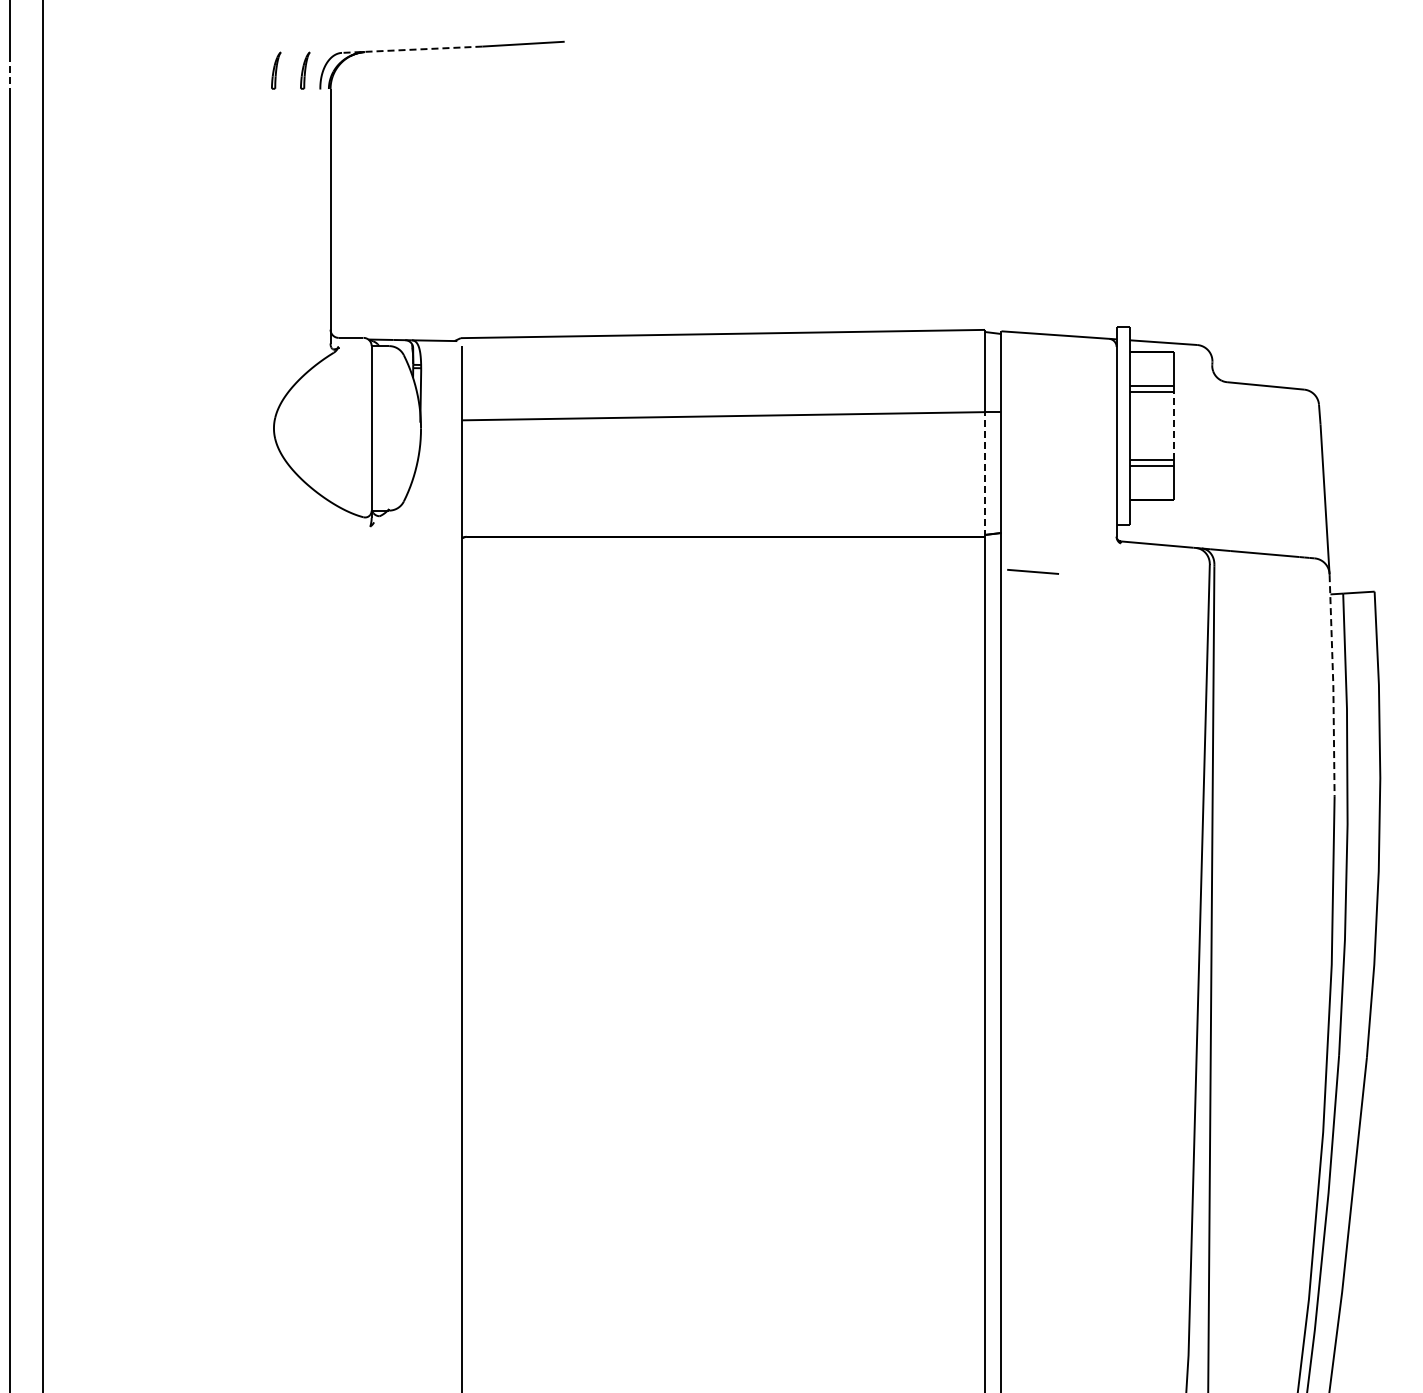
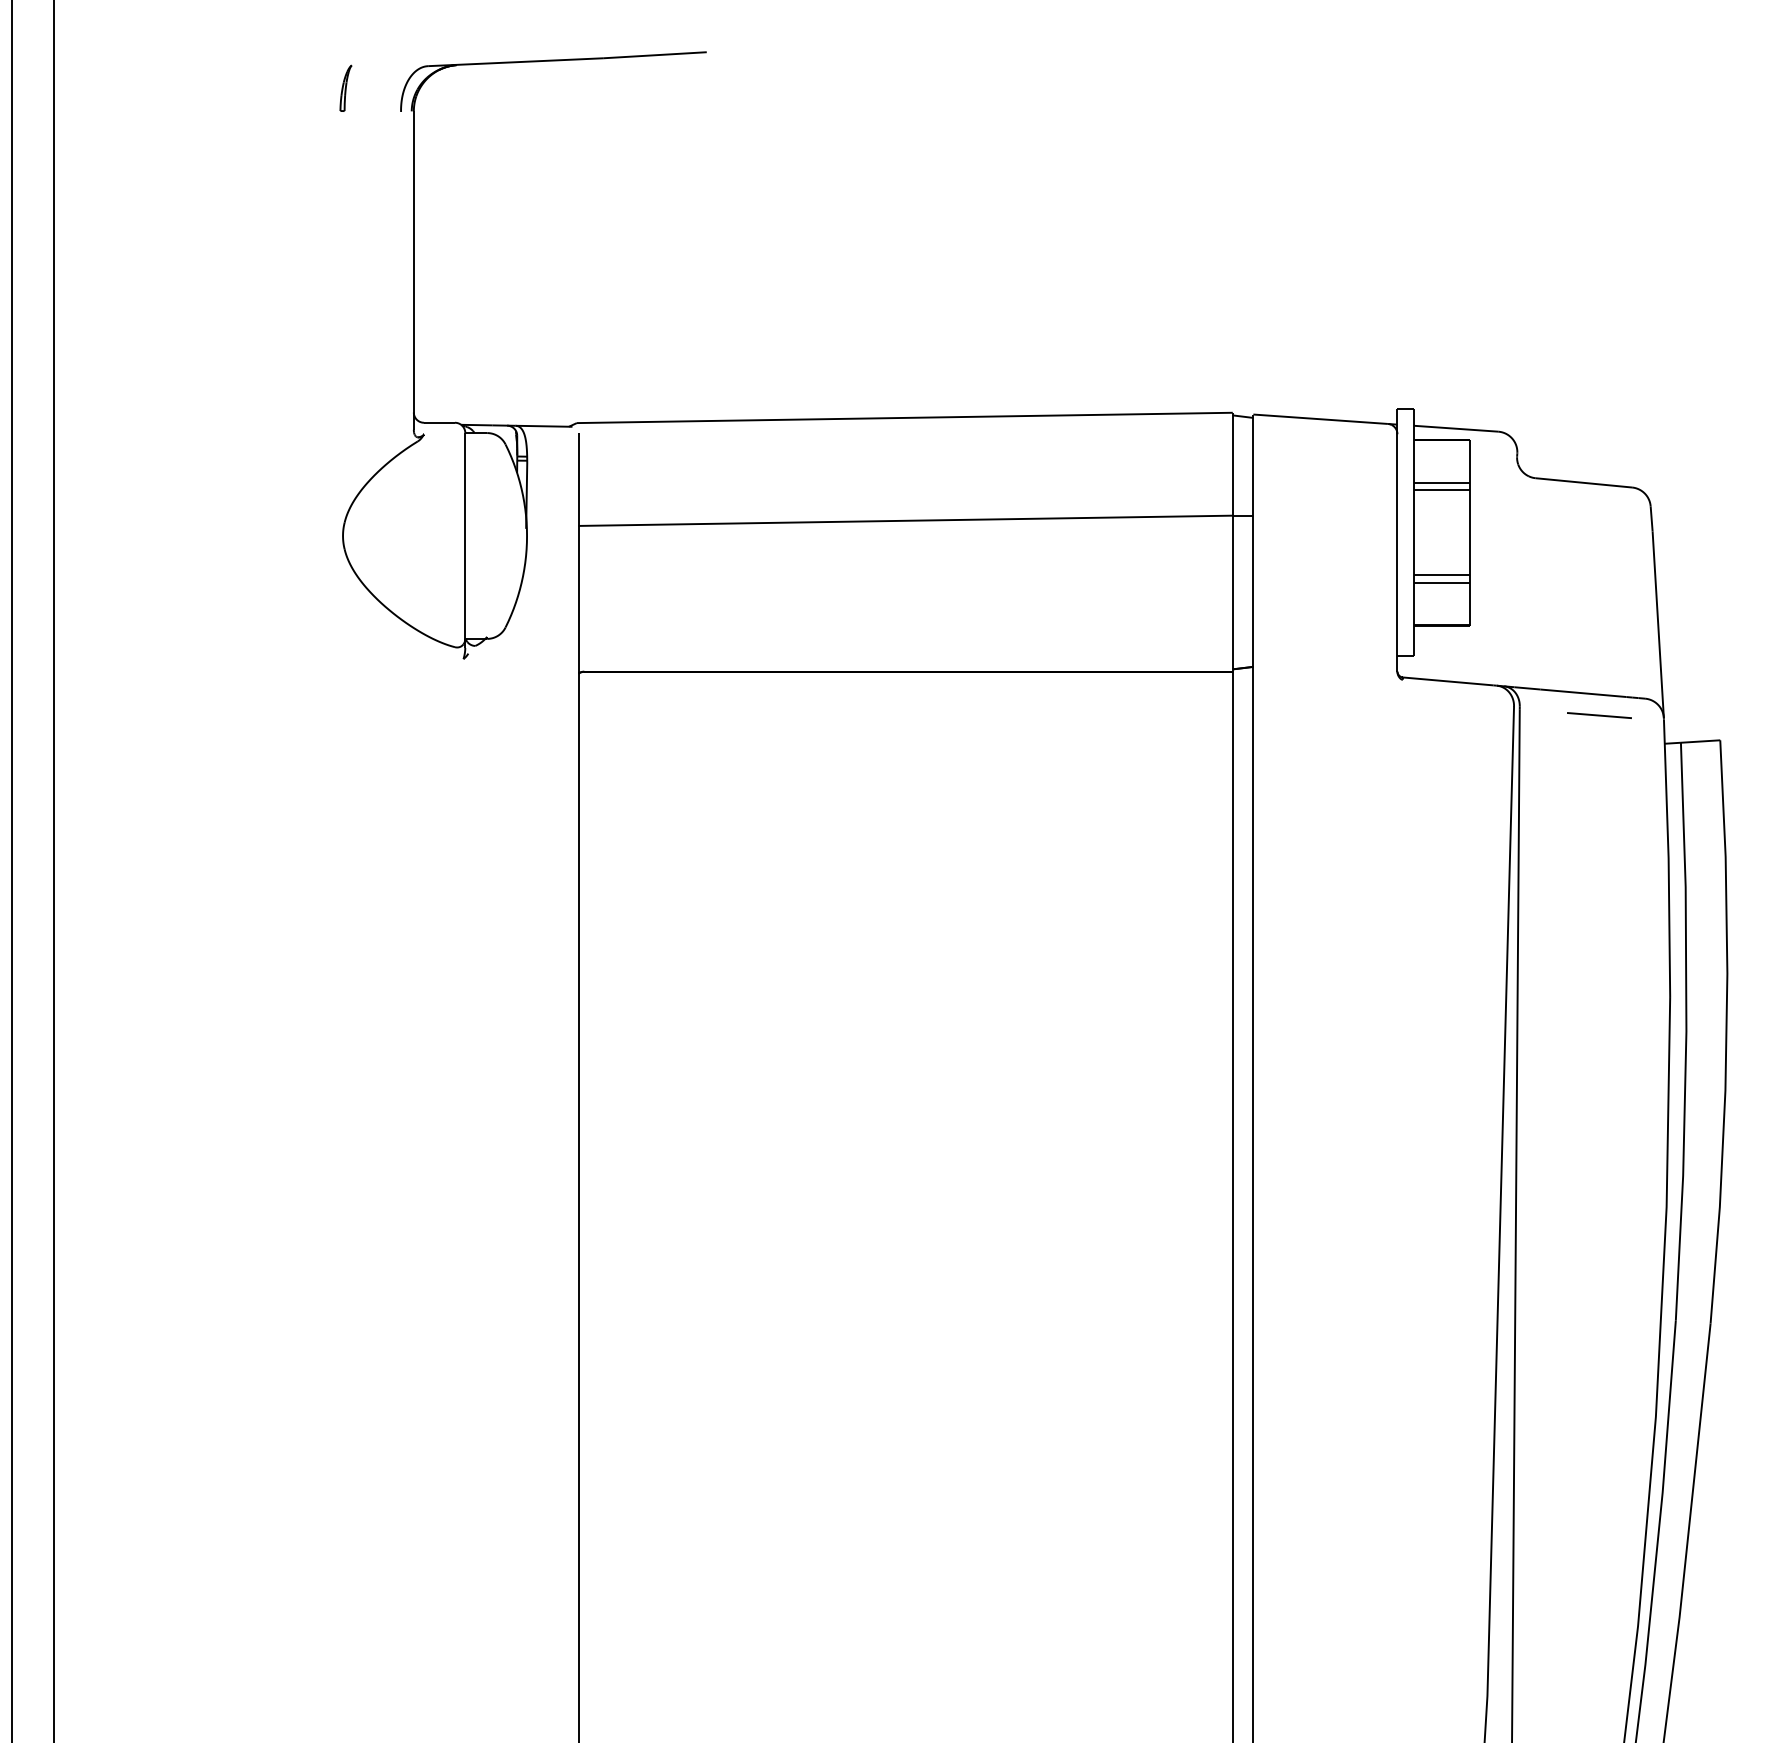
line: (411, 49) -> (515, 61), dashed -> solid
part: (305, 70) -> (382, 88), removed
line: (9, 73) -> (12, 91), dashed -> solid
line: (1174, 425) -> (1469, 532), dashed -> solid
line: (985, 473) -> (1233, 592), dashed -> solid
line: (1032, 571) -> (1598, 715), moved
line: (1333, 685) -> (1668, 857), dashed -> solid

